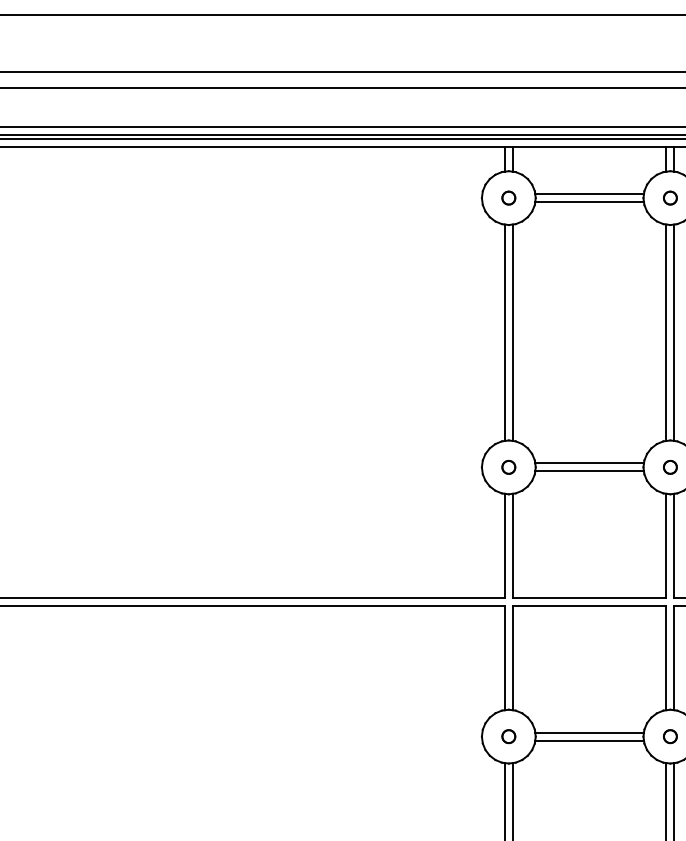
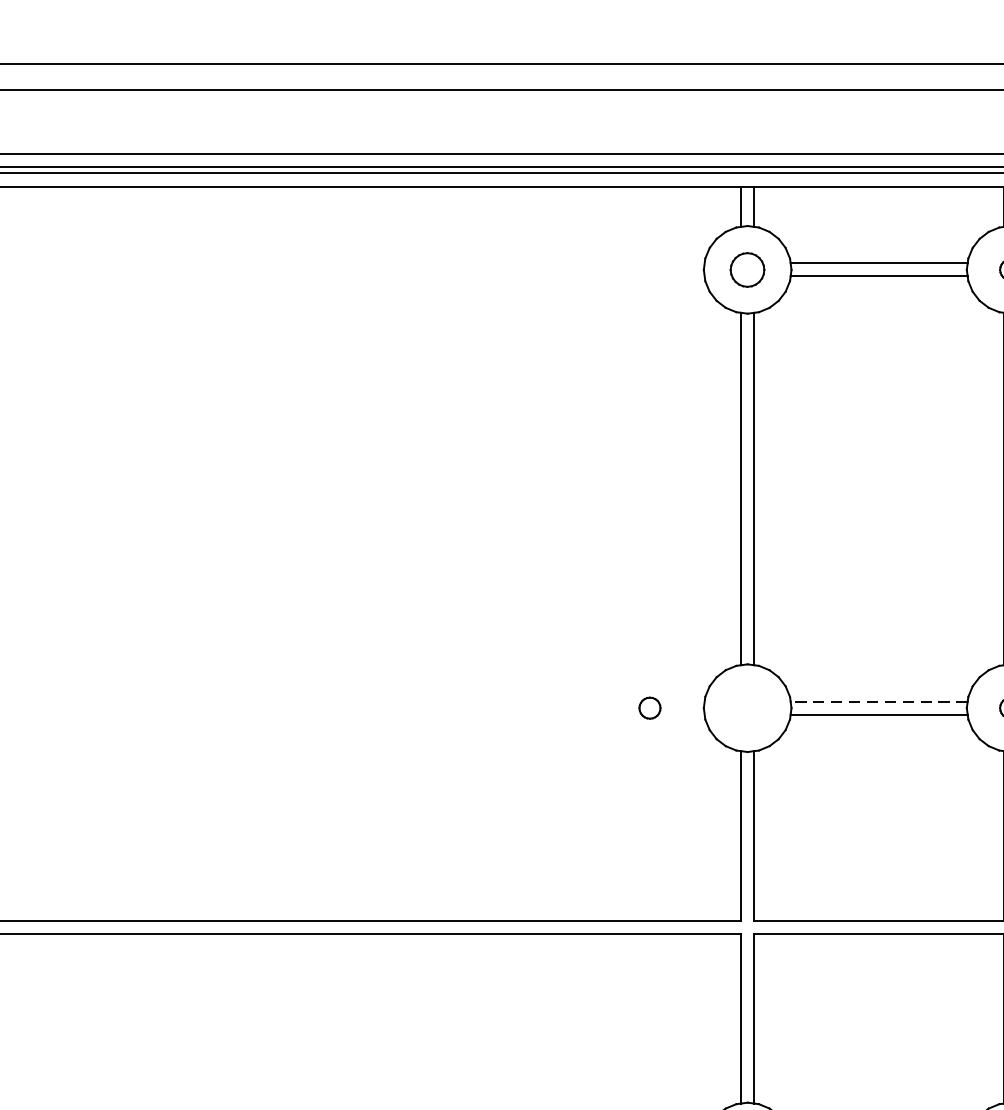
part: (508, 197) -> (747, 268), size x1.6
line: (589, 463) -> (878, 701), solid -> dashed
part: (508, 467) -> (649, 708), moved

